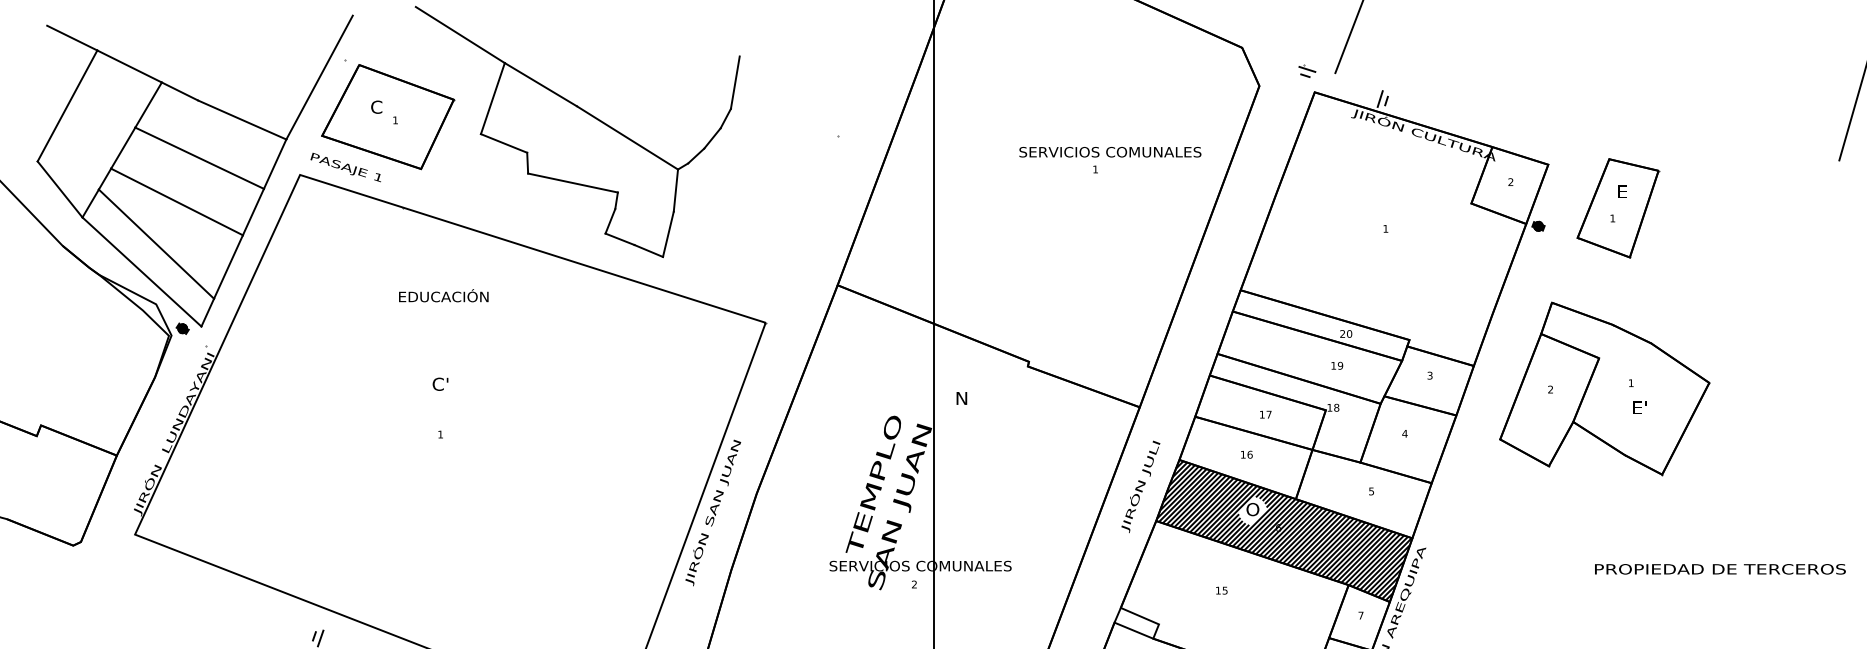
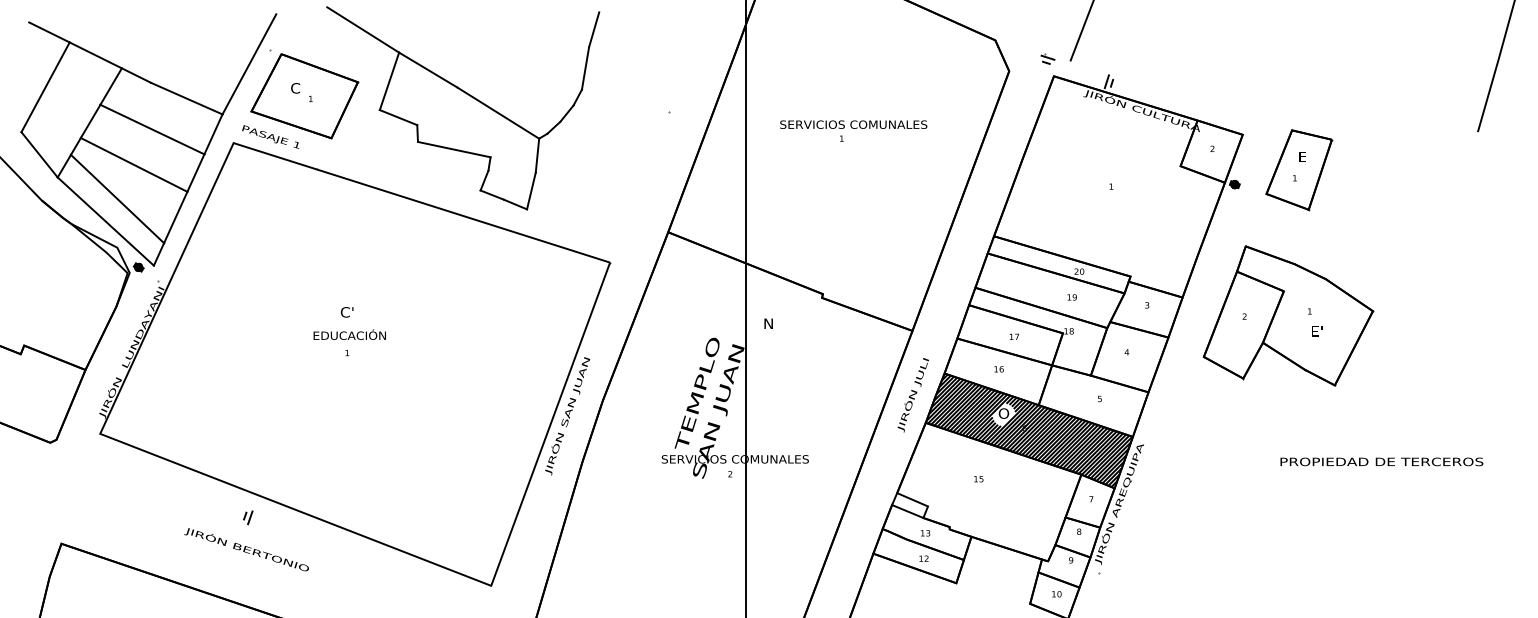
line: (746, 34) -> (594, 29), added
text: (1110, 159) -> (853, 130), moved
text: (443, 295) -> (349, 334), moved

